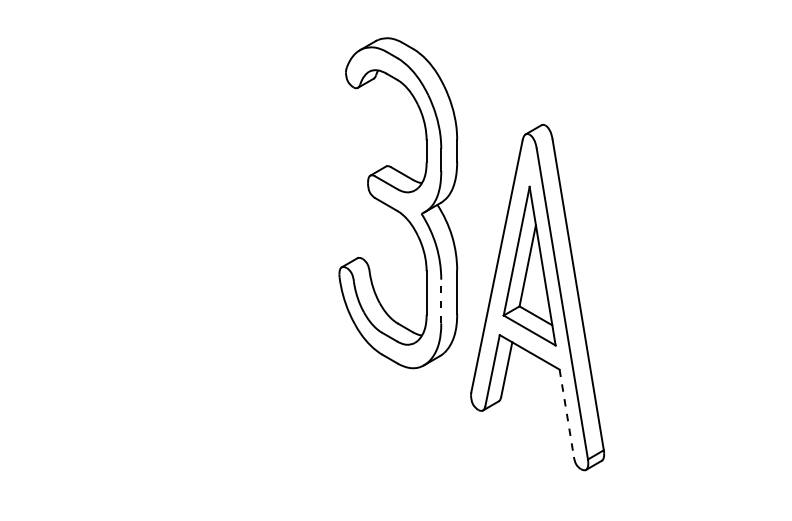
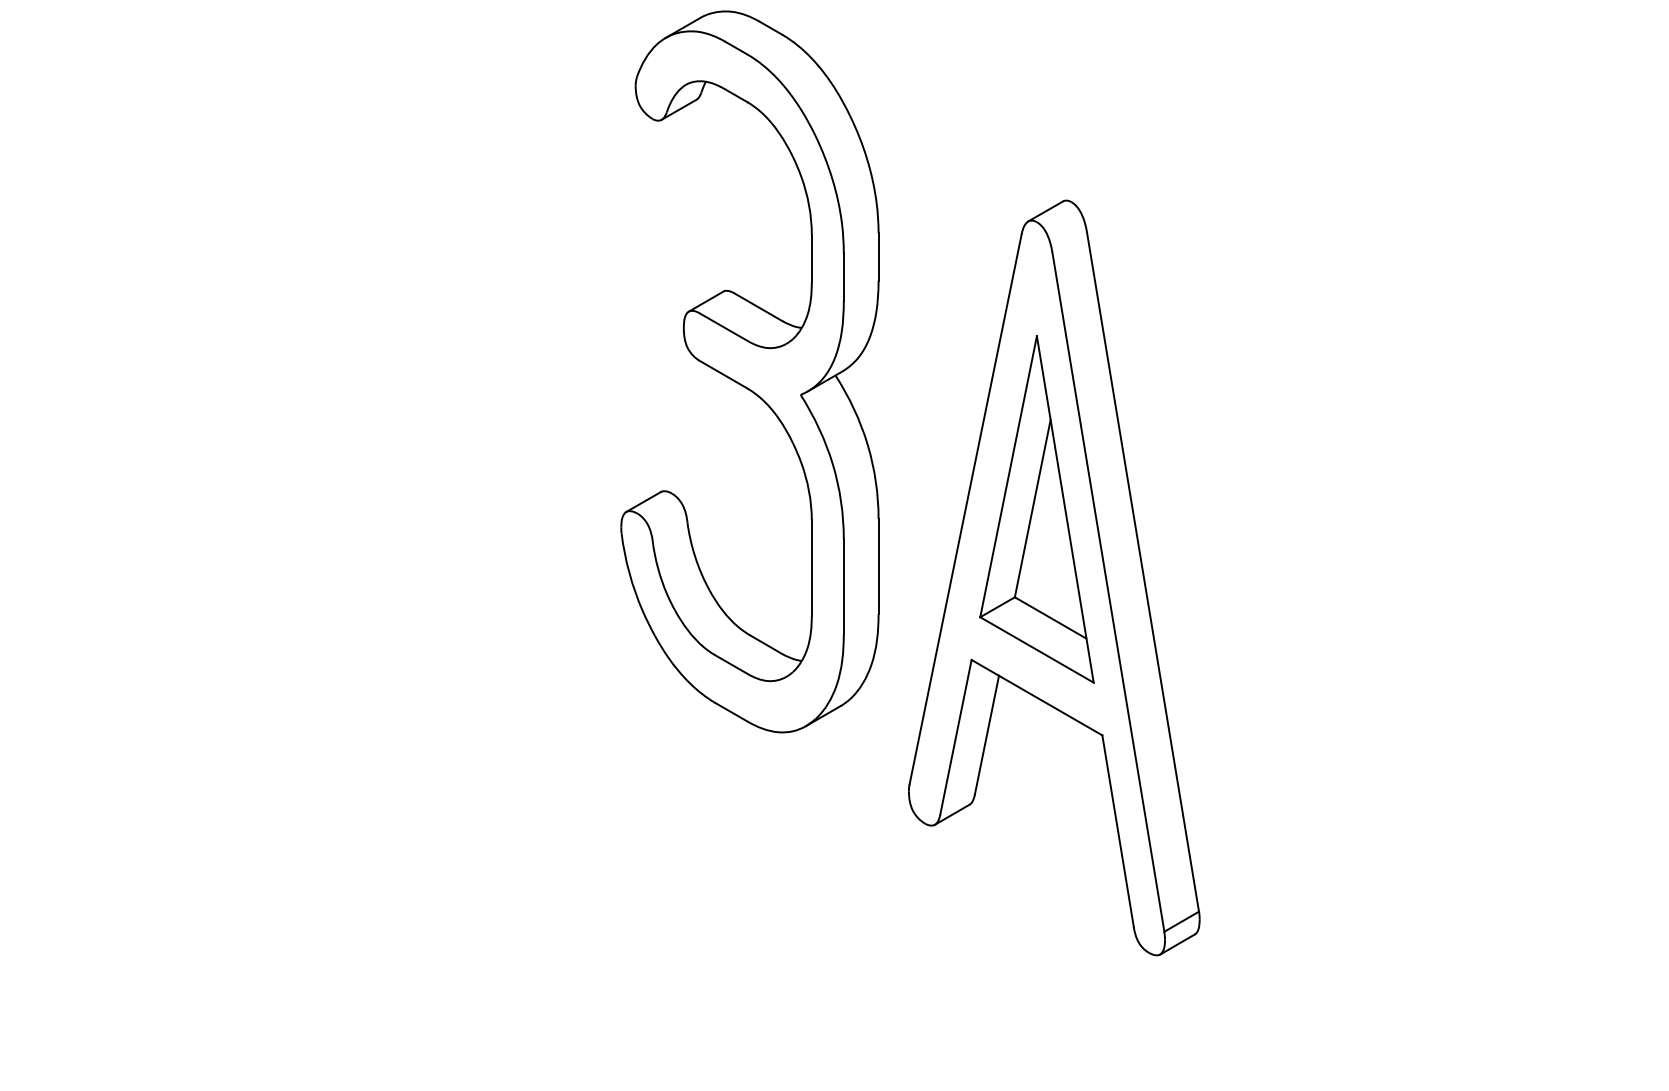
line: (441, 301) -> (844, 586), dashed -> solid
line: (566, 413) -> (1117, 831), dashed -> solid

